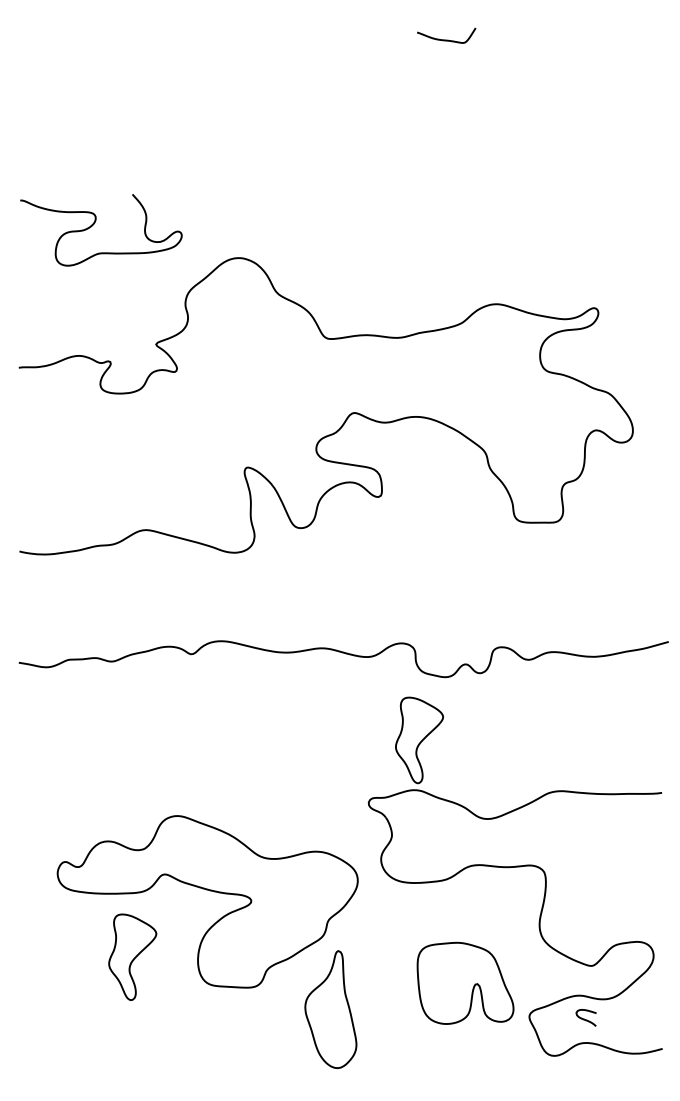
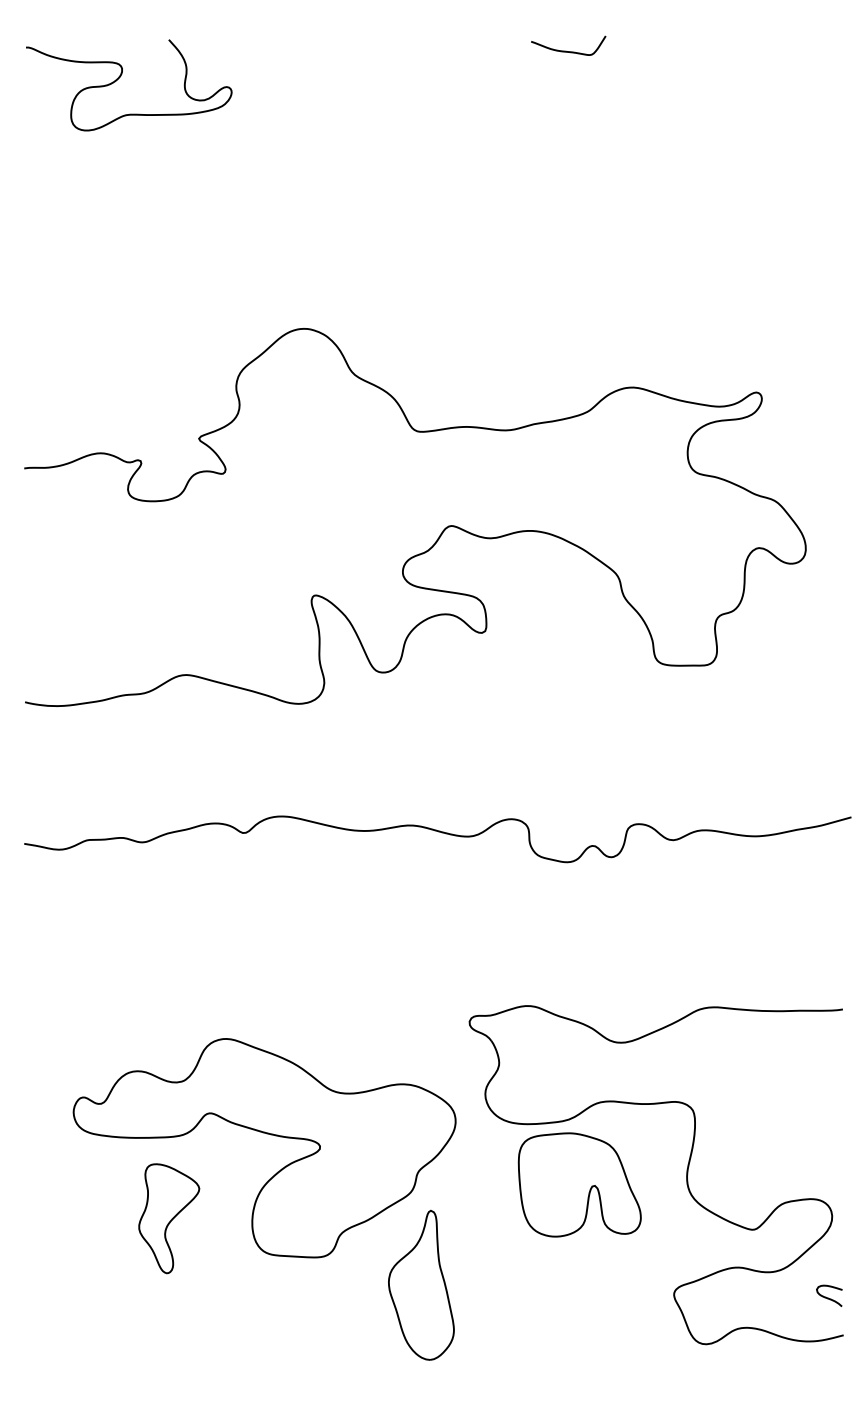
curve: (95, 223) -> (121, 76), moved
part: (419, 740) -> (534, 942), removed
part: (465, 983) -> (579, 1184), moved
curve: (585, 1019) -> (828, 1297), moved

